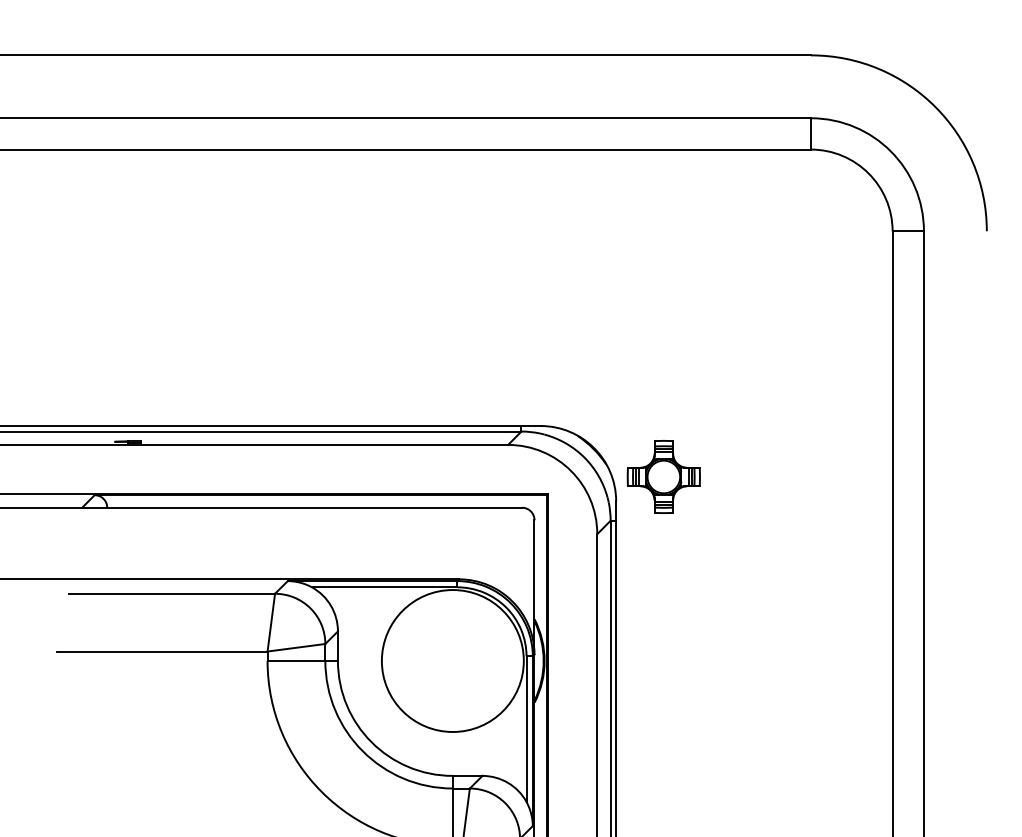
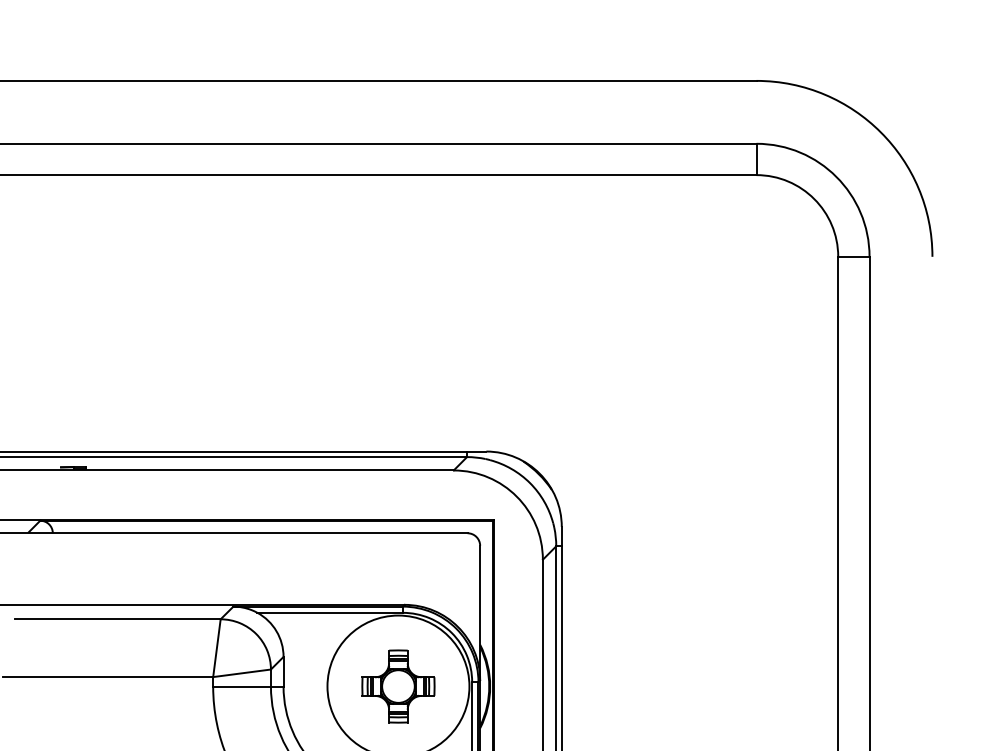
part: (663, 476) -> (398, 686), moved

